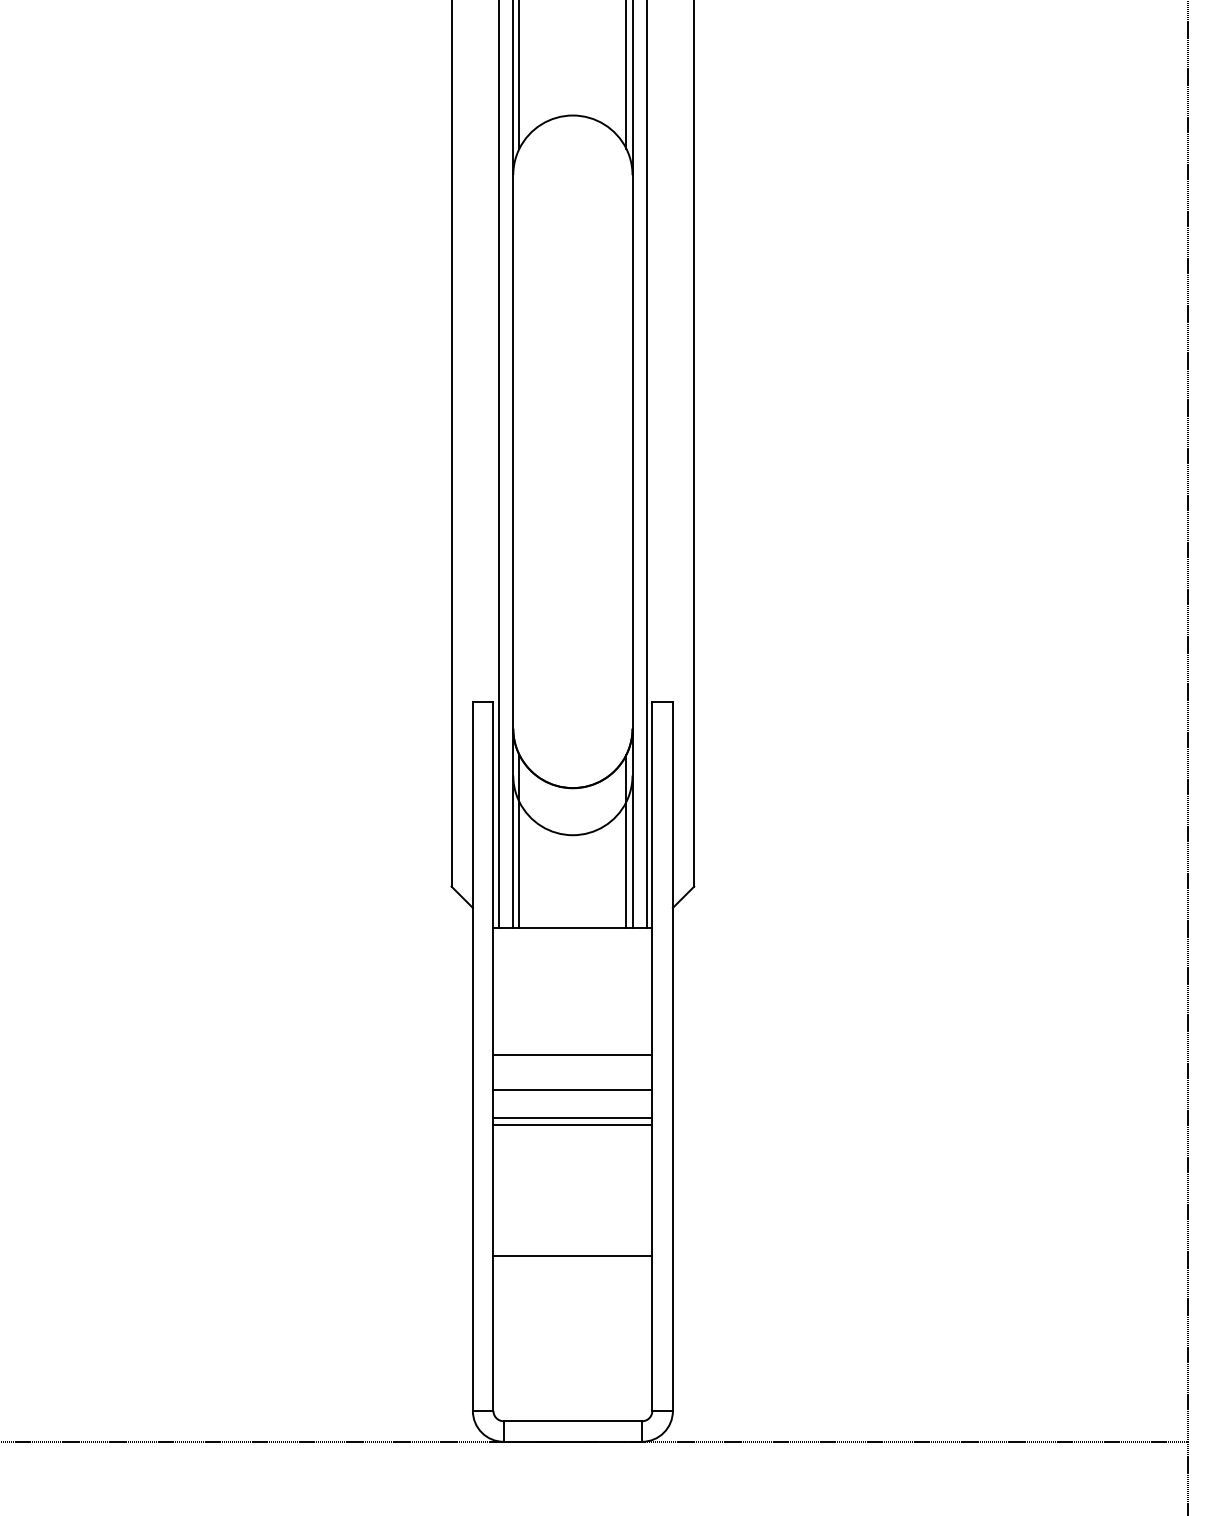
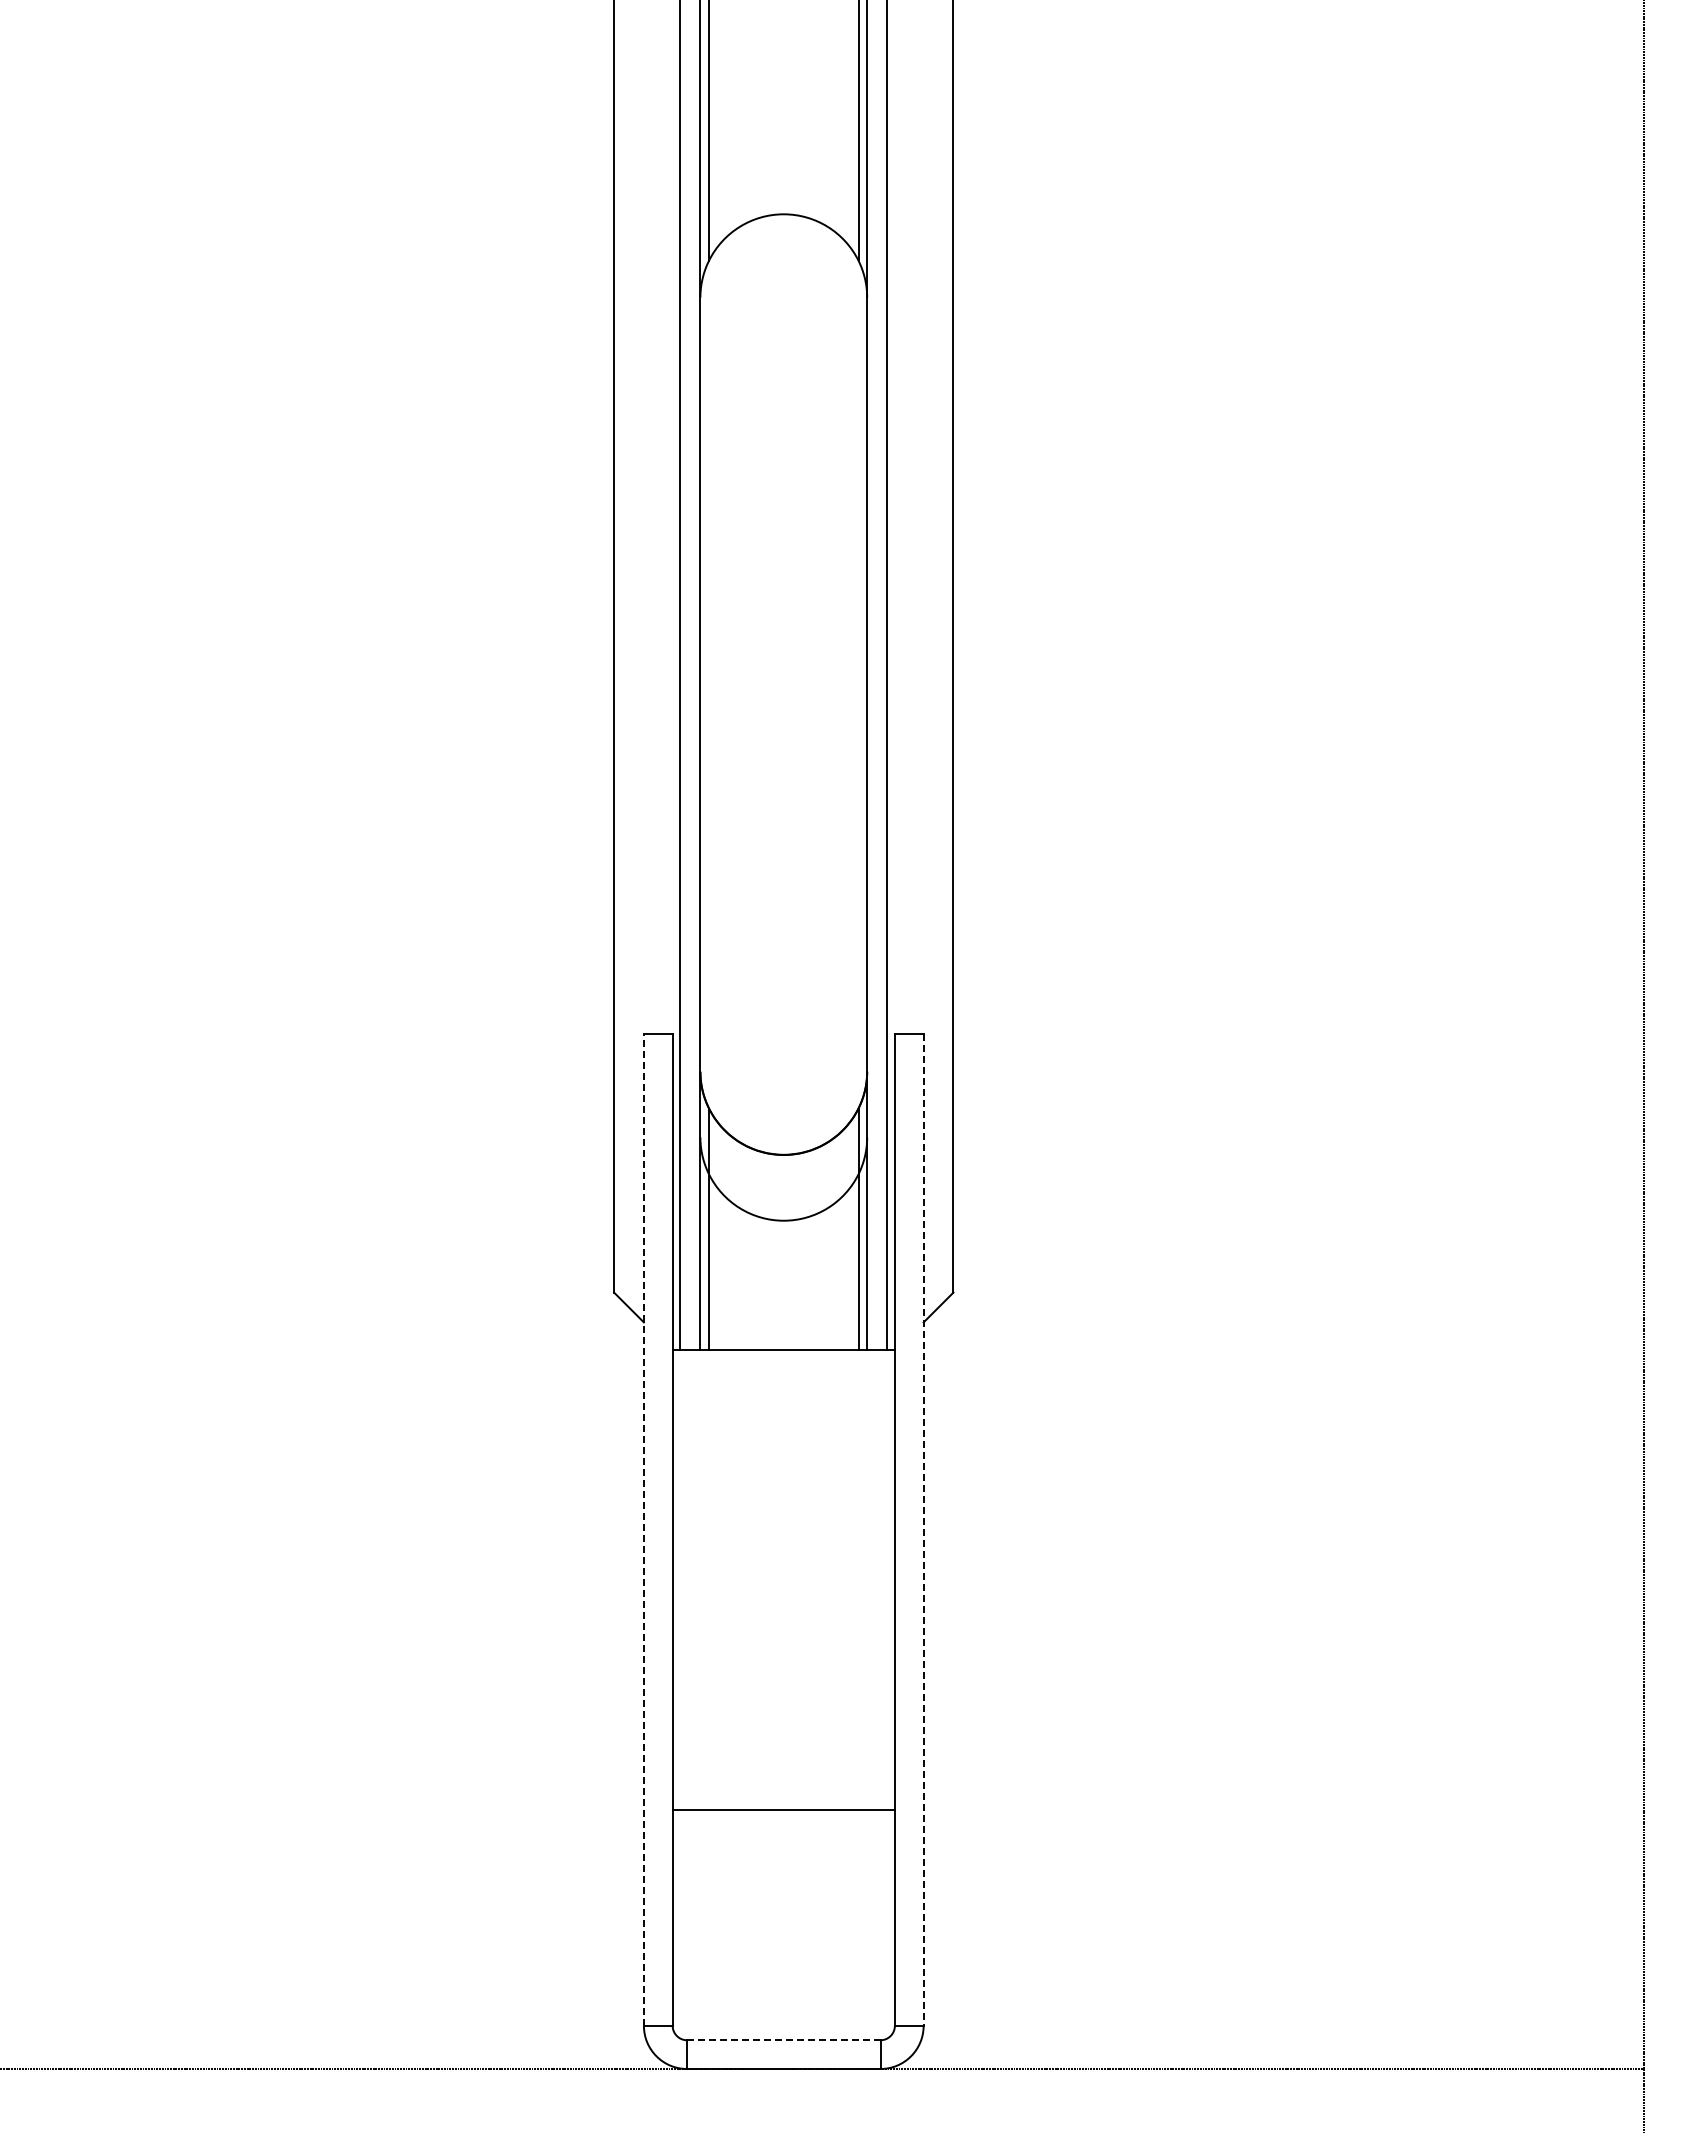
line: (572, 1055) -> (783, 1528), removed
line: (472, 1056) -> (643, 1529), solid -> dashed
line: (672, 1056) -> (923, 1530), solid -> dashed
line: (572, 1090) -> (783, 1577), removed
line: (572, 1118) -> (783, 1616), removed
line: (572, 1125) -> (783, 1626), removed
line: (572, 1421) -> (783, 2040), solid -> dashed

